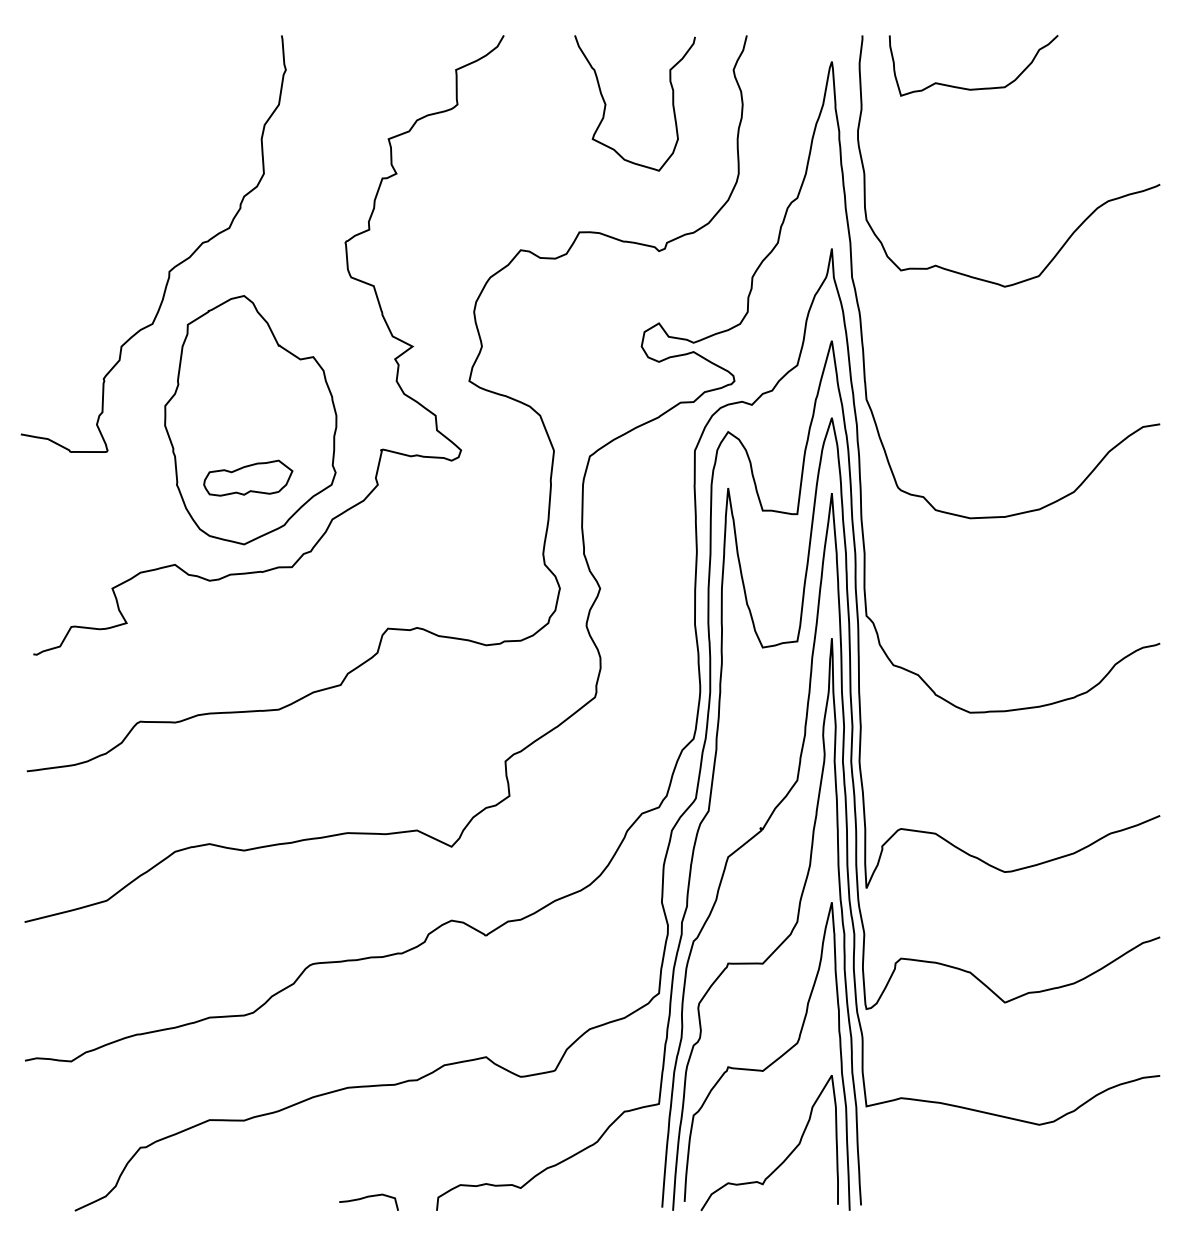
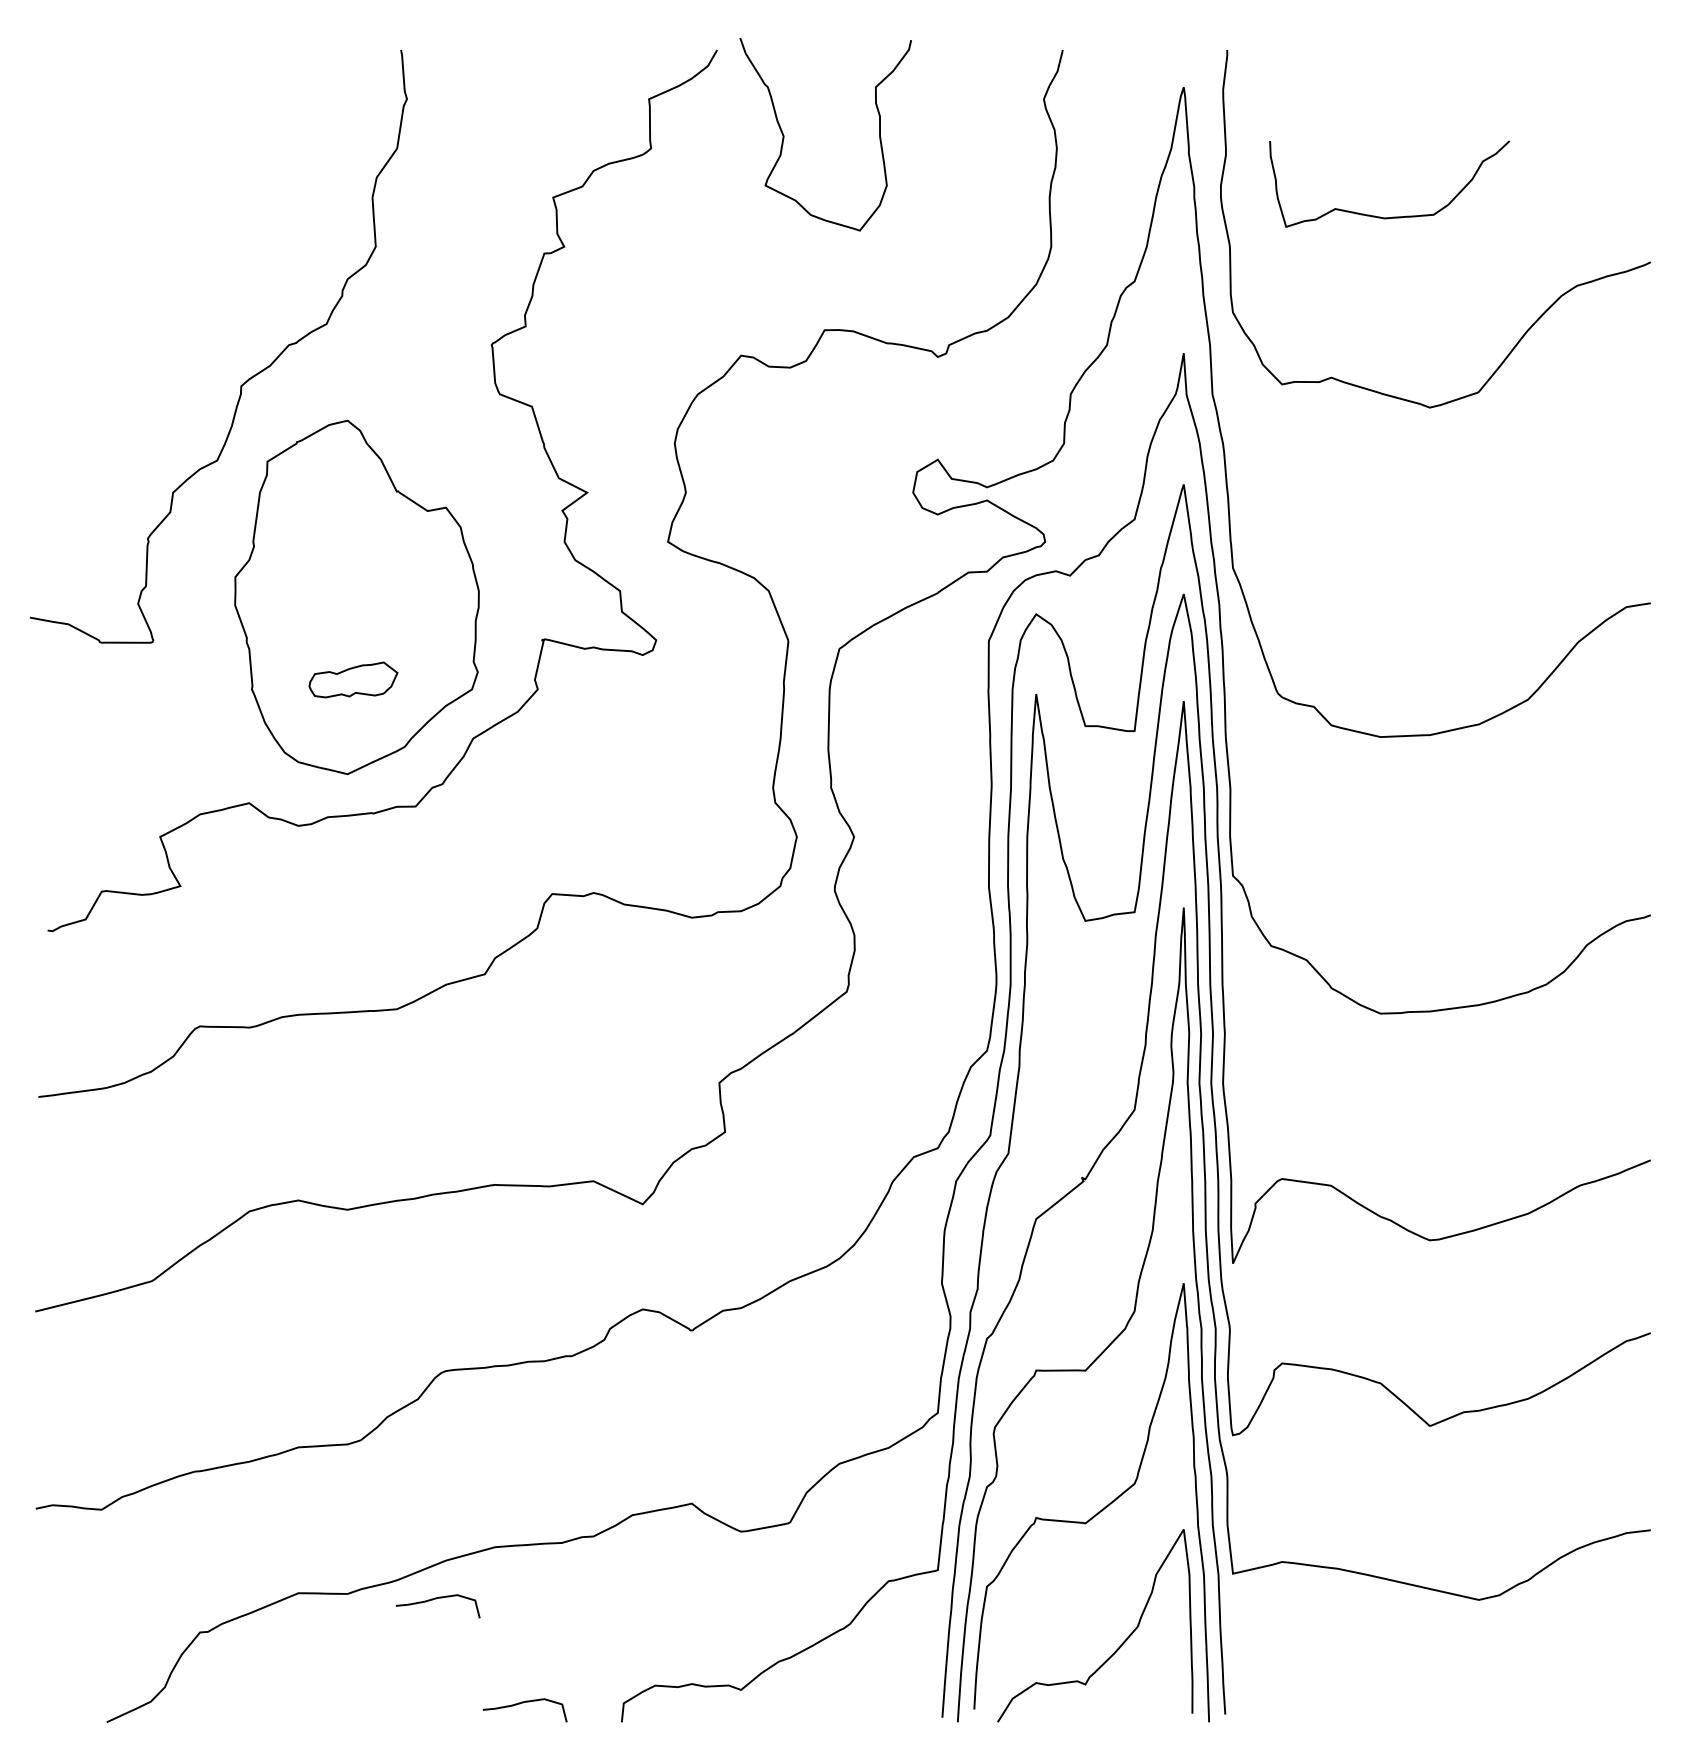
curve: (976, 88) -> (1393, 216), moved
curve: (606, 103) -> (784, 135), moved
part: (248, 477) -> (353, 679), size x0.7
curve: (306, 1124) -> (436, 1599), added

